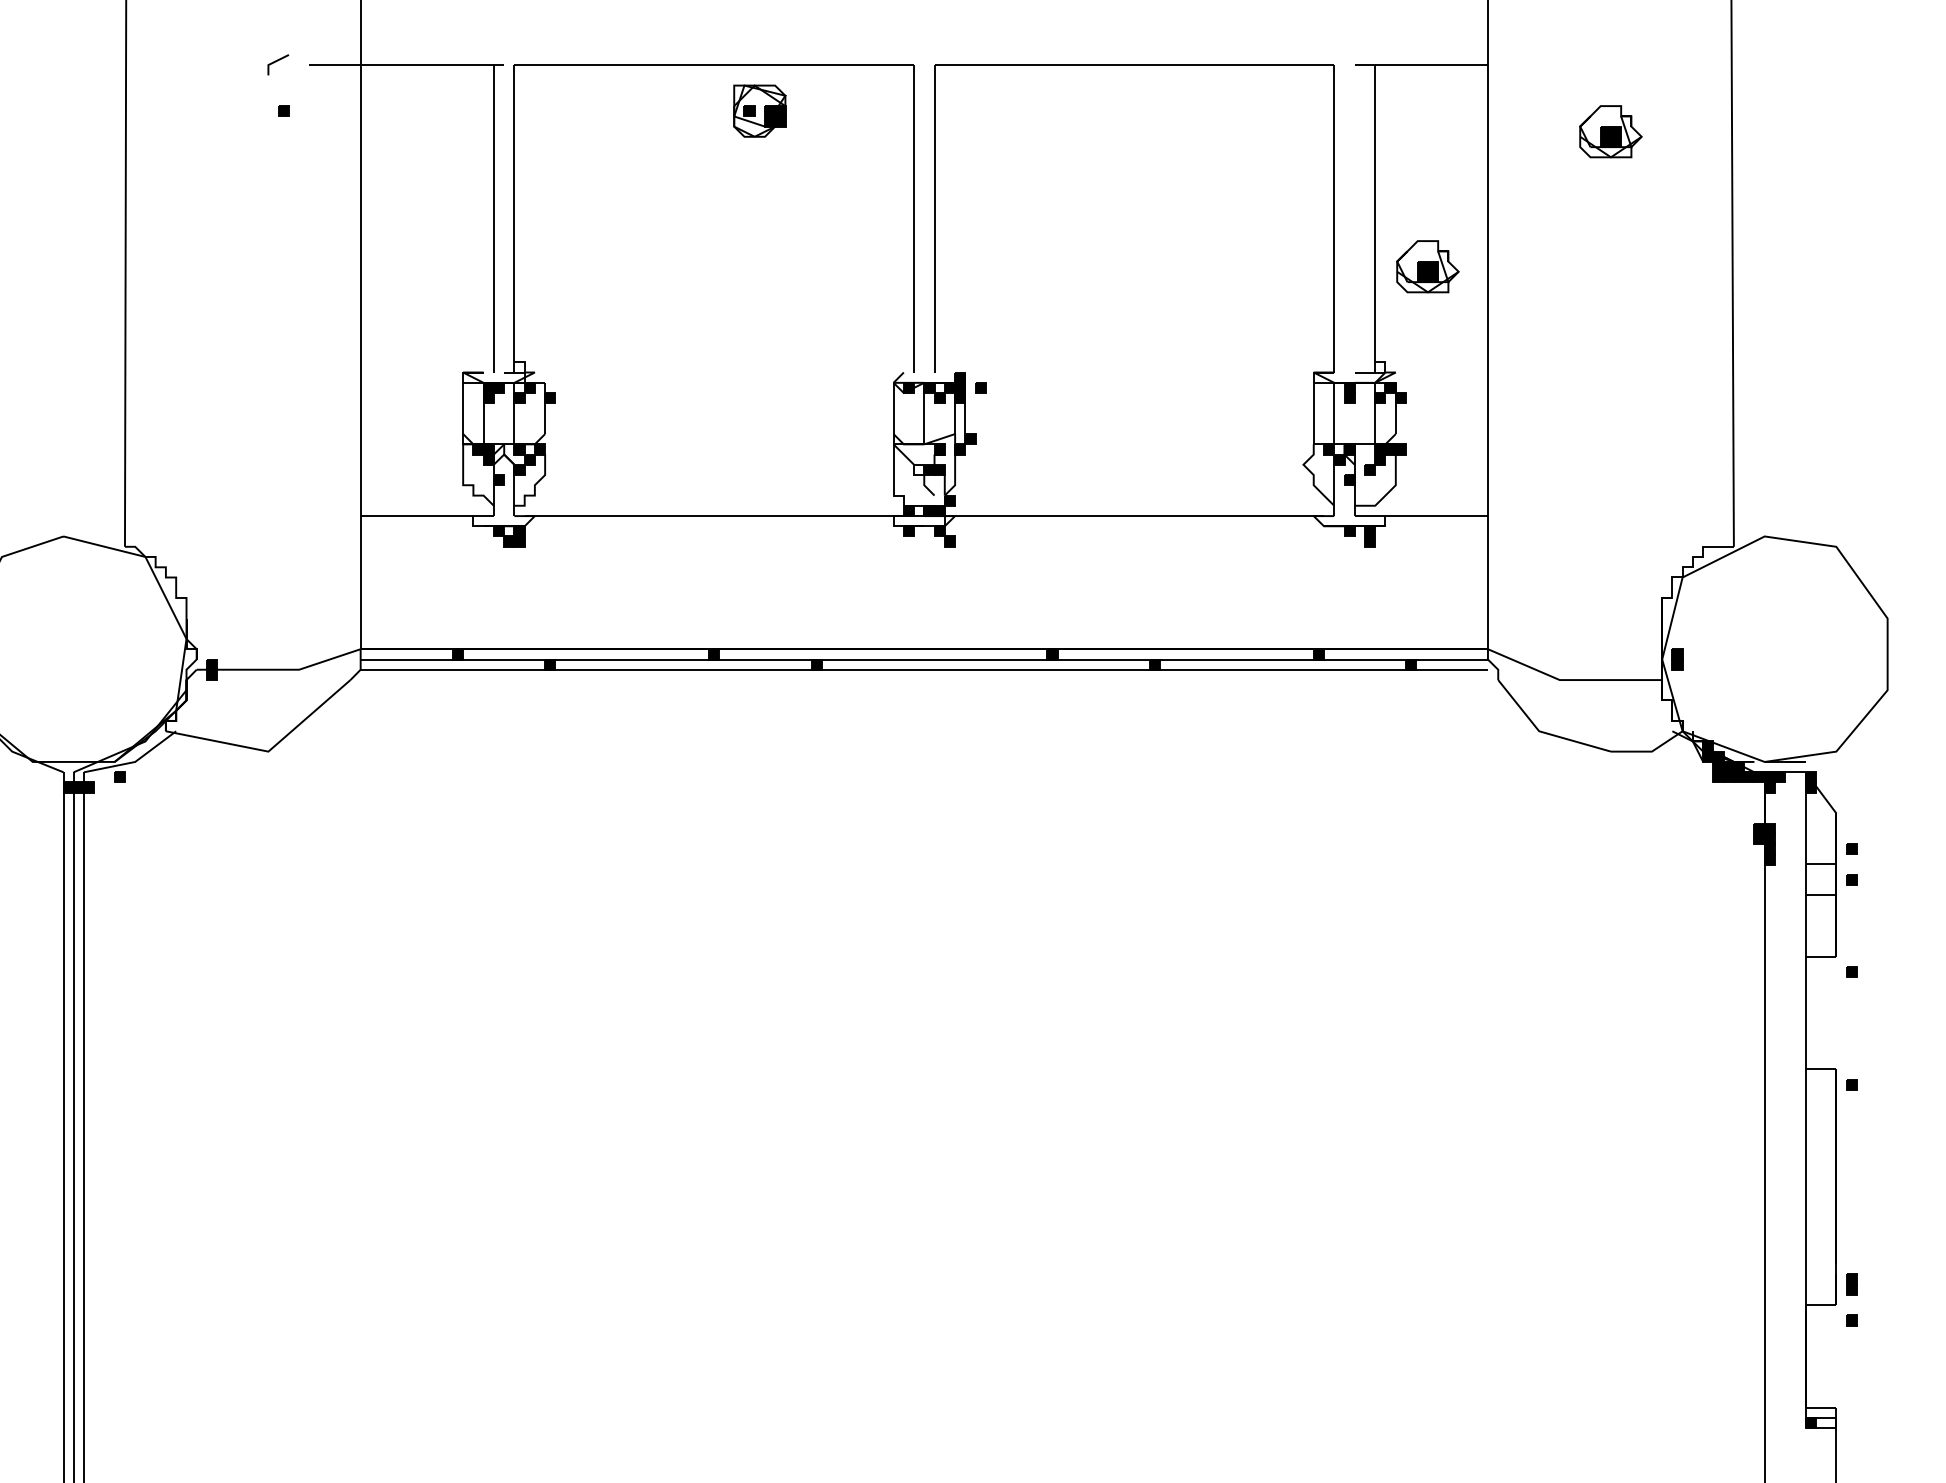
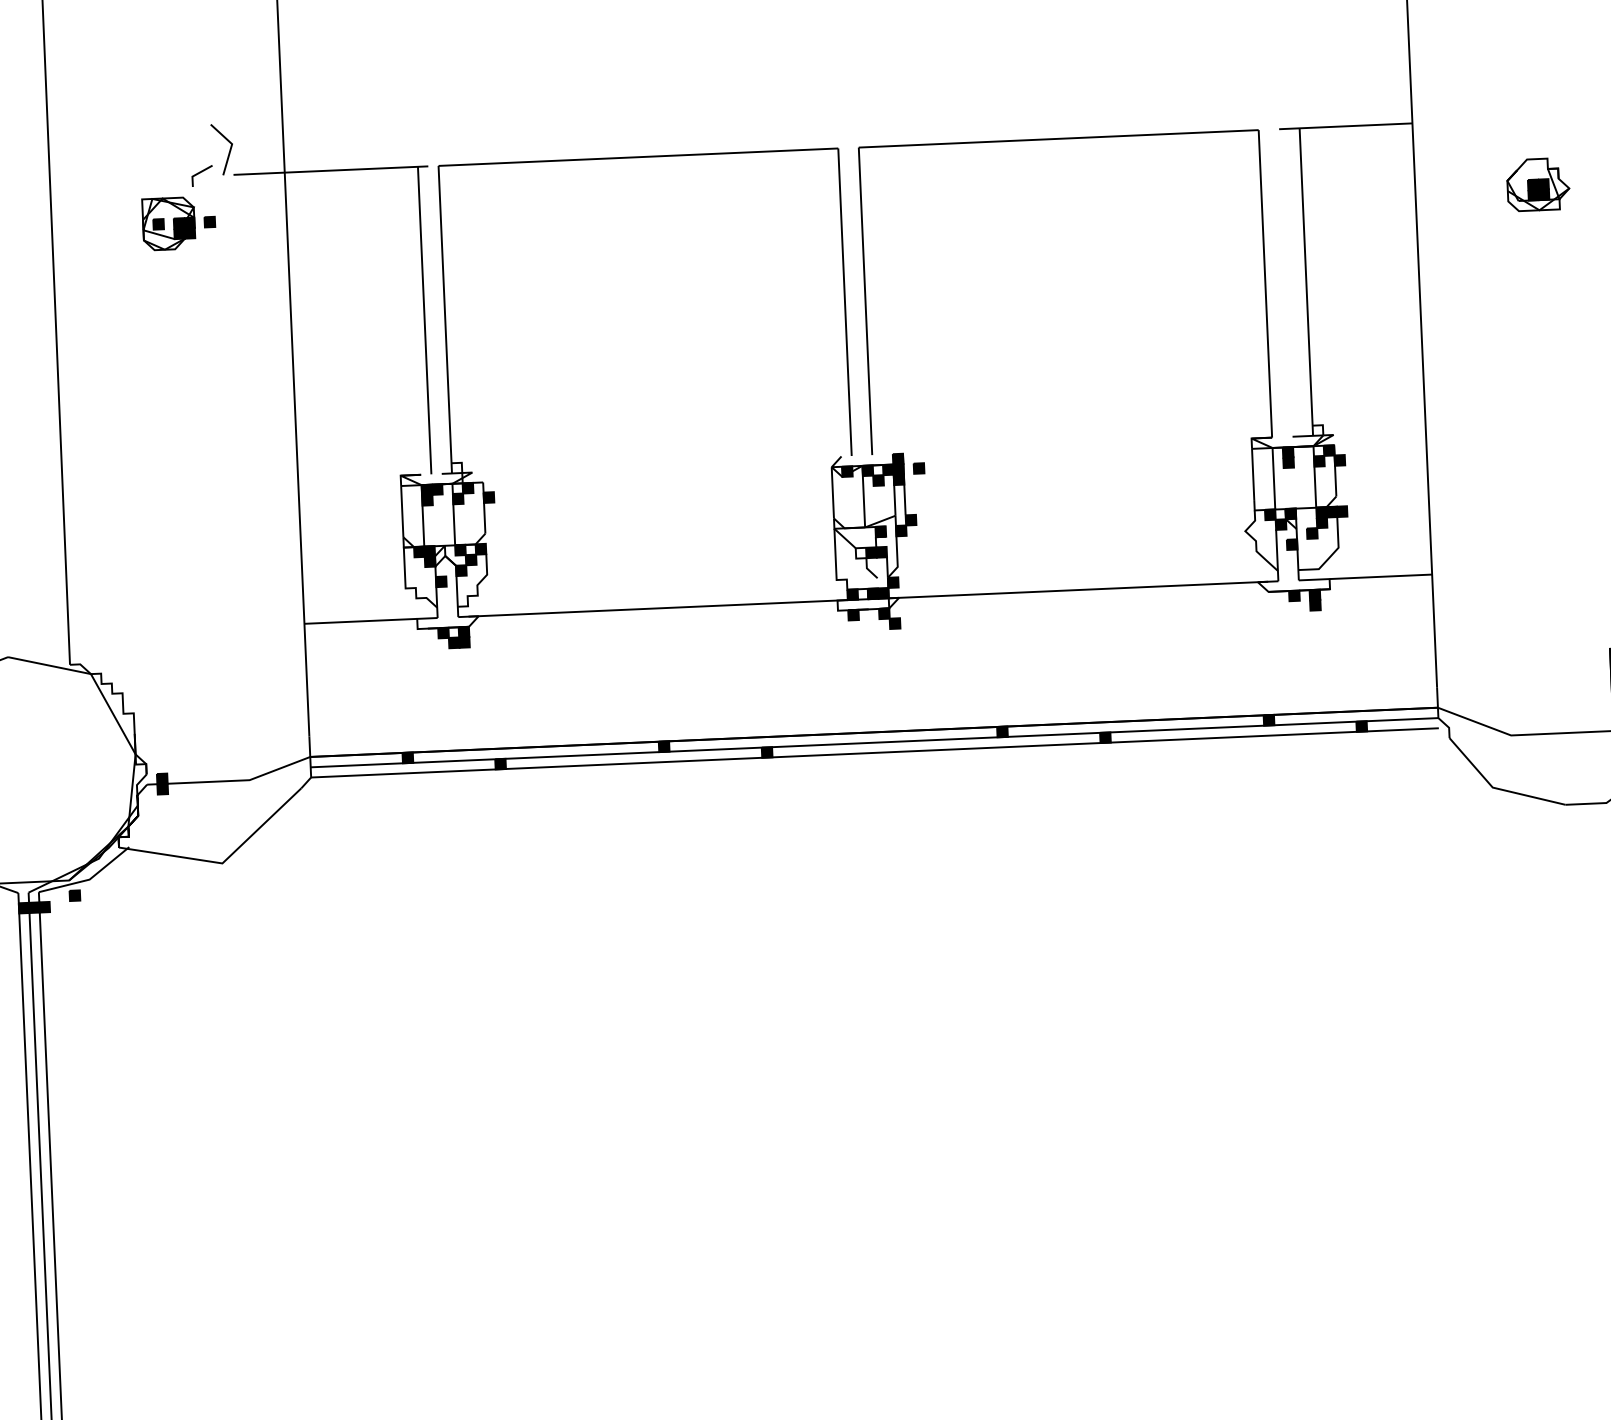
line: (305, 42) -> (228, 152), added
part: (759, 110) -> (168, 223), moved
part: (1427, 266) -> (1360, 327), removed

